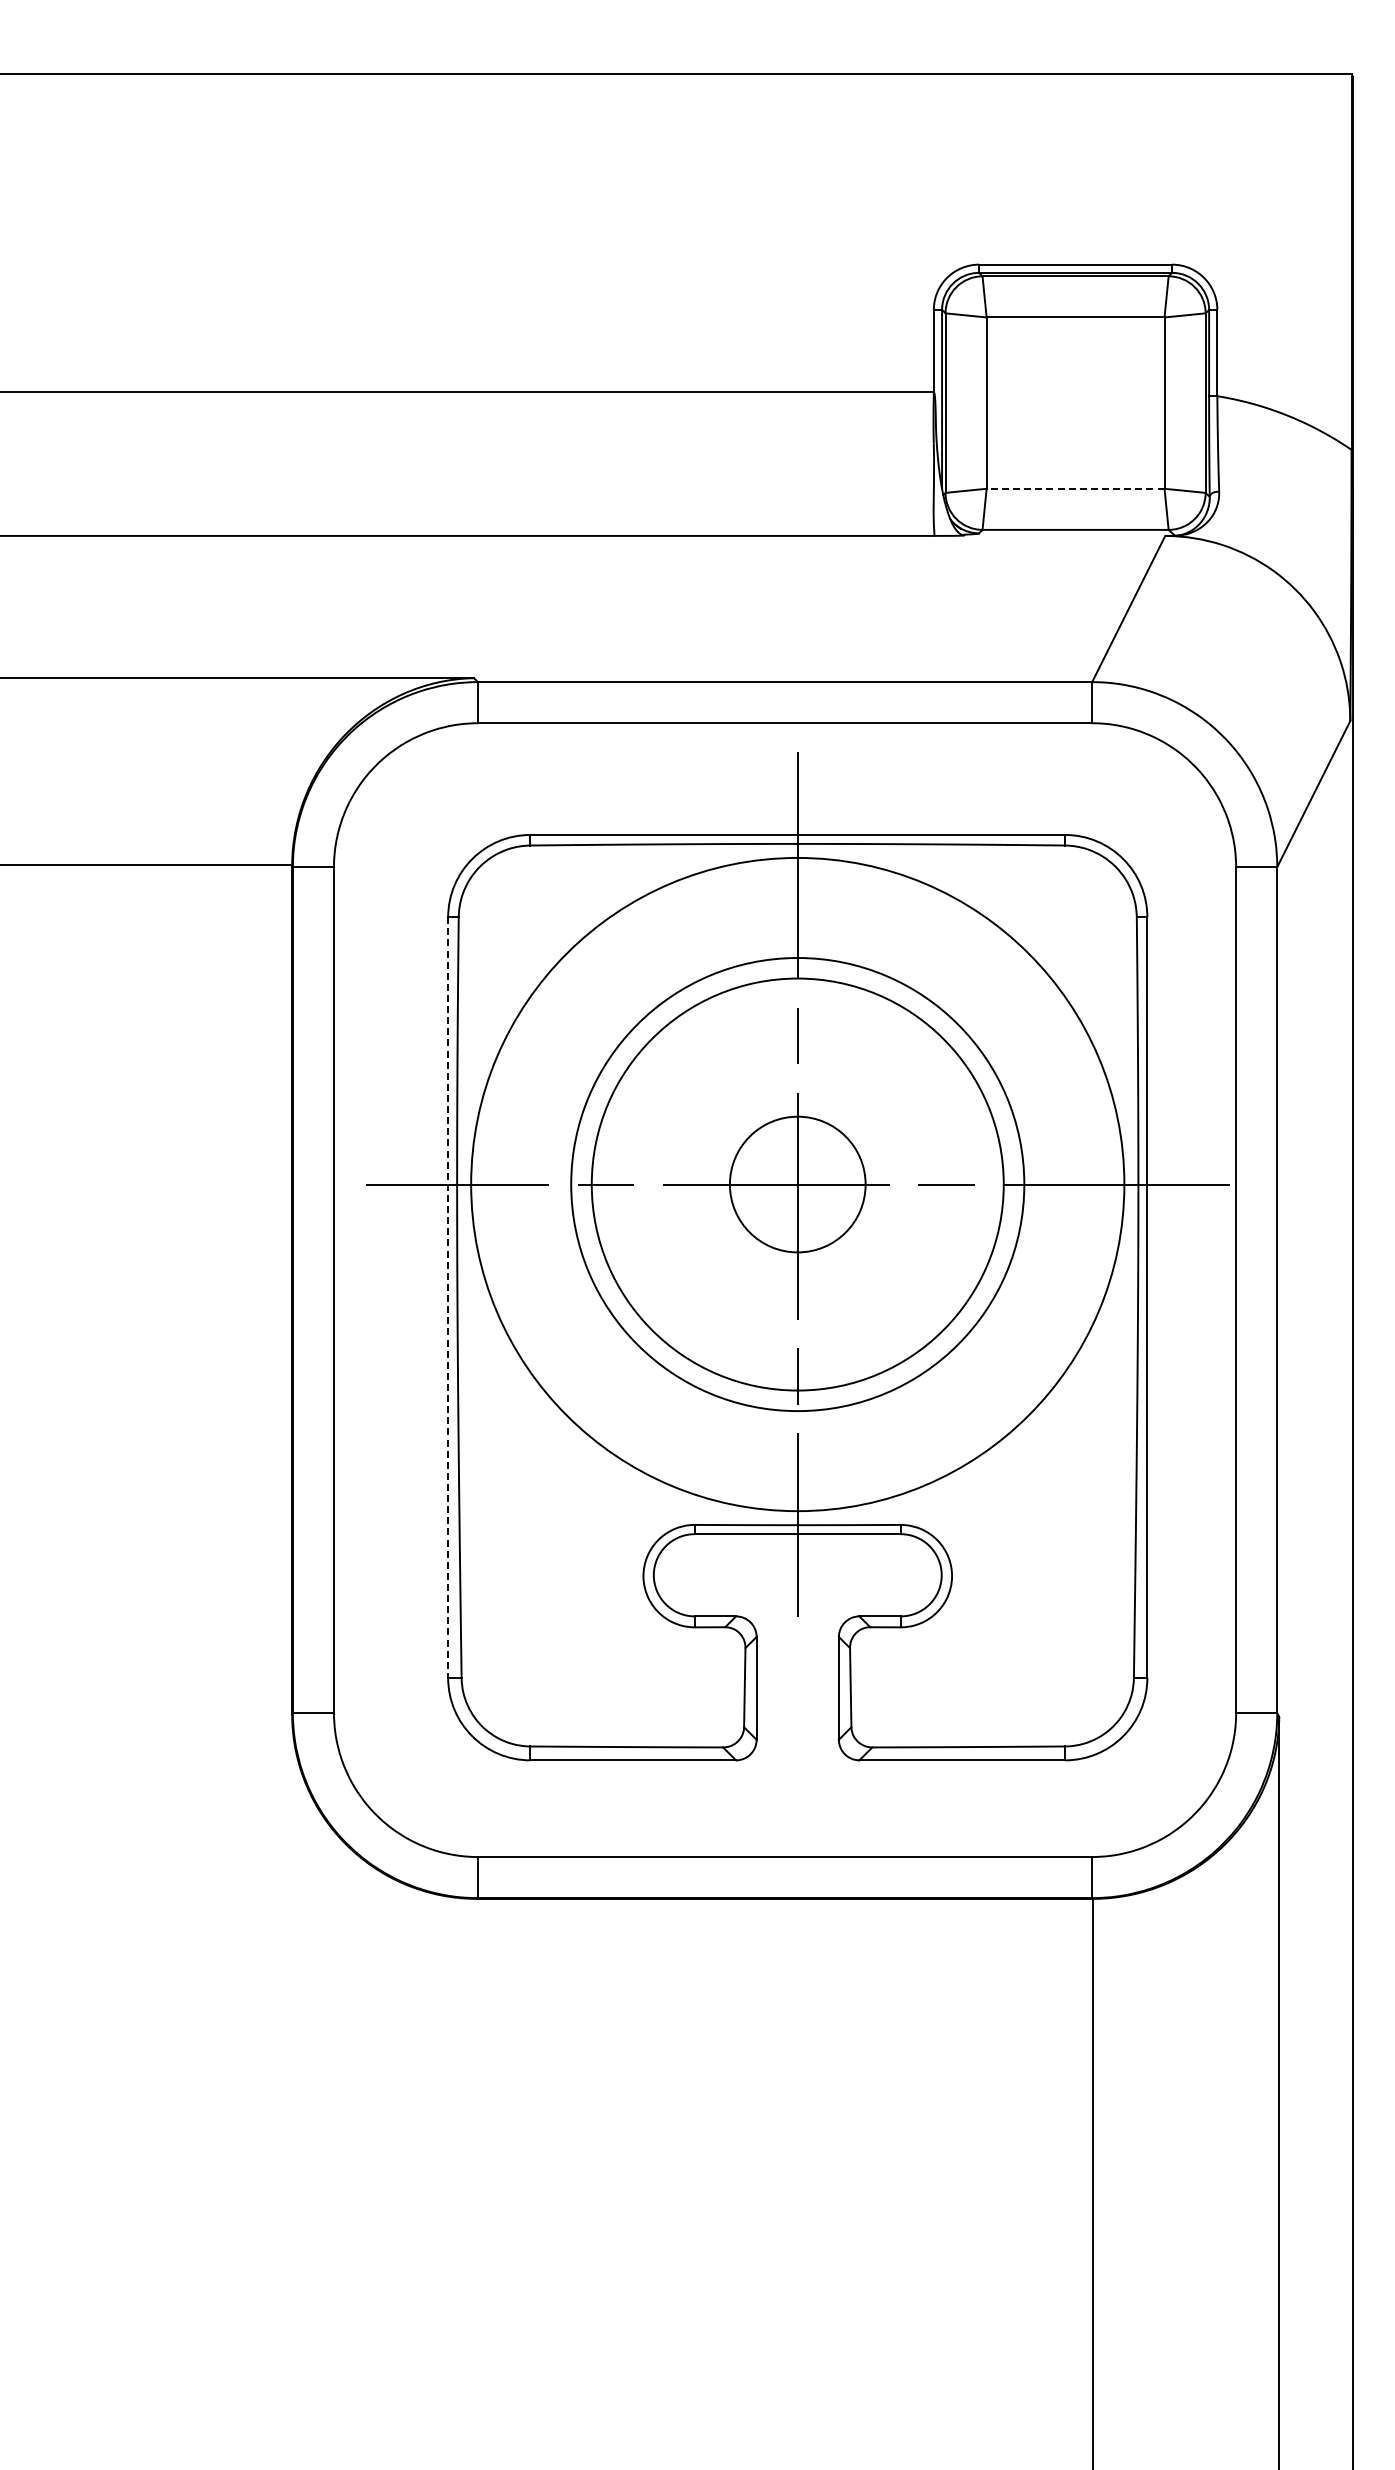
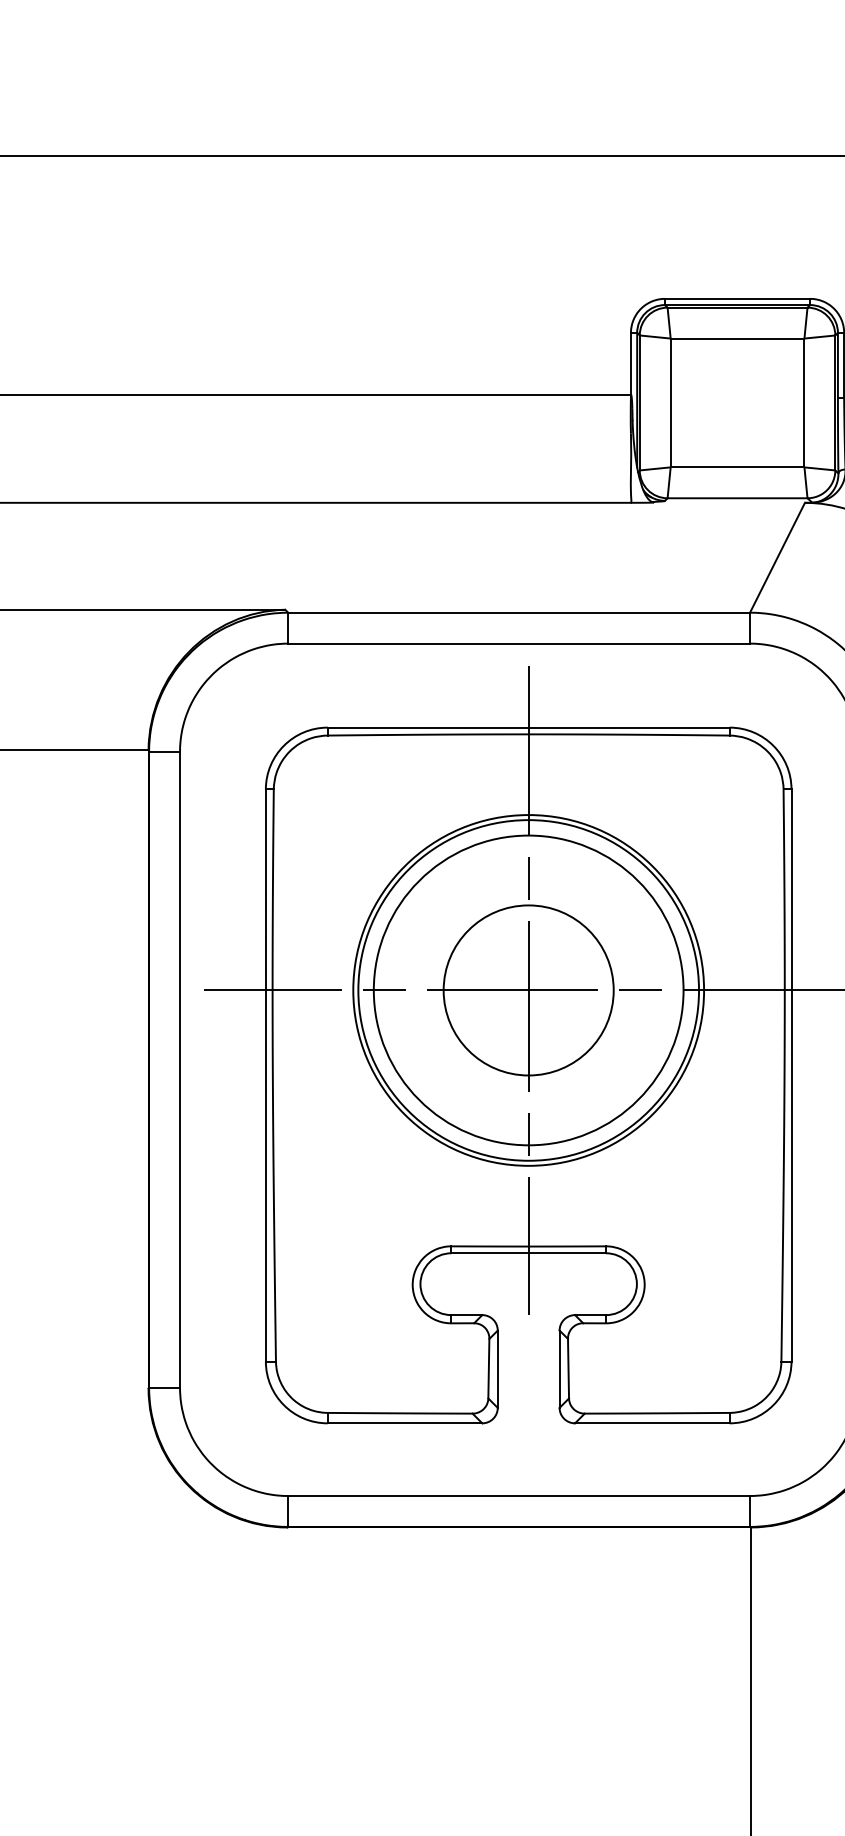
line: (1075, 488) -> (737, 467), dashed -> solid
circle: (797, 1184) -> (528, 990), size x0.71
circle: (797, 1184) -> (528, 990), size x1.67
line: (448, 1298) -> (266, 1076), dashed -> solid

